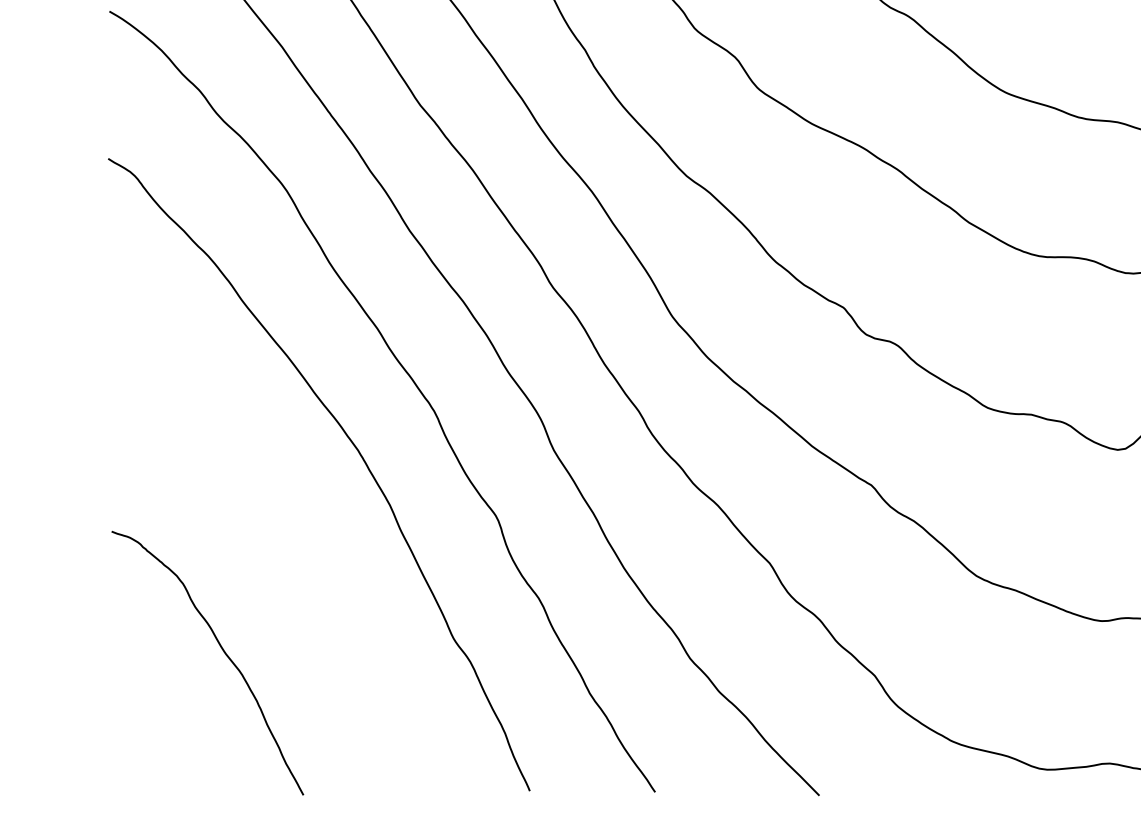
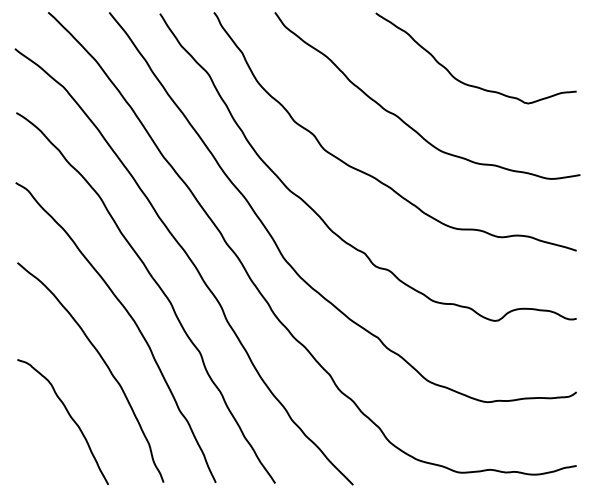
curve: (293, 537) -> (103, 362), added

